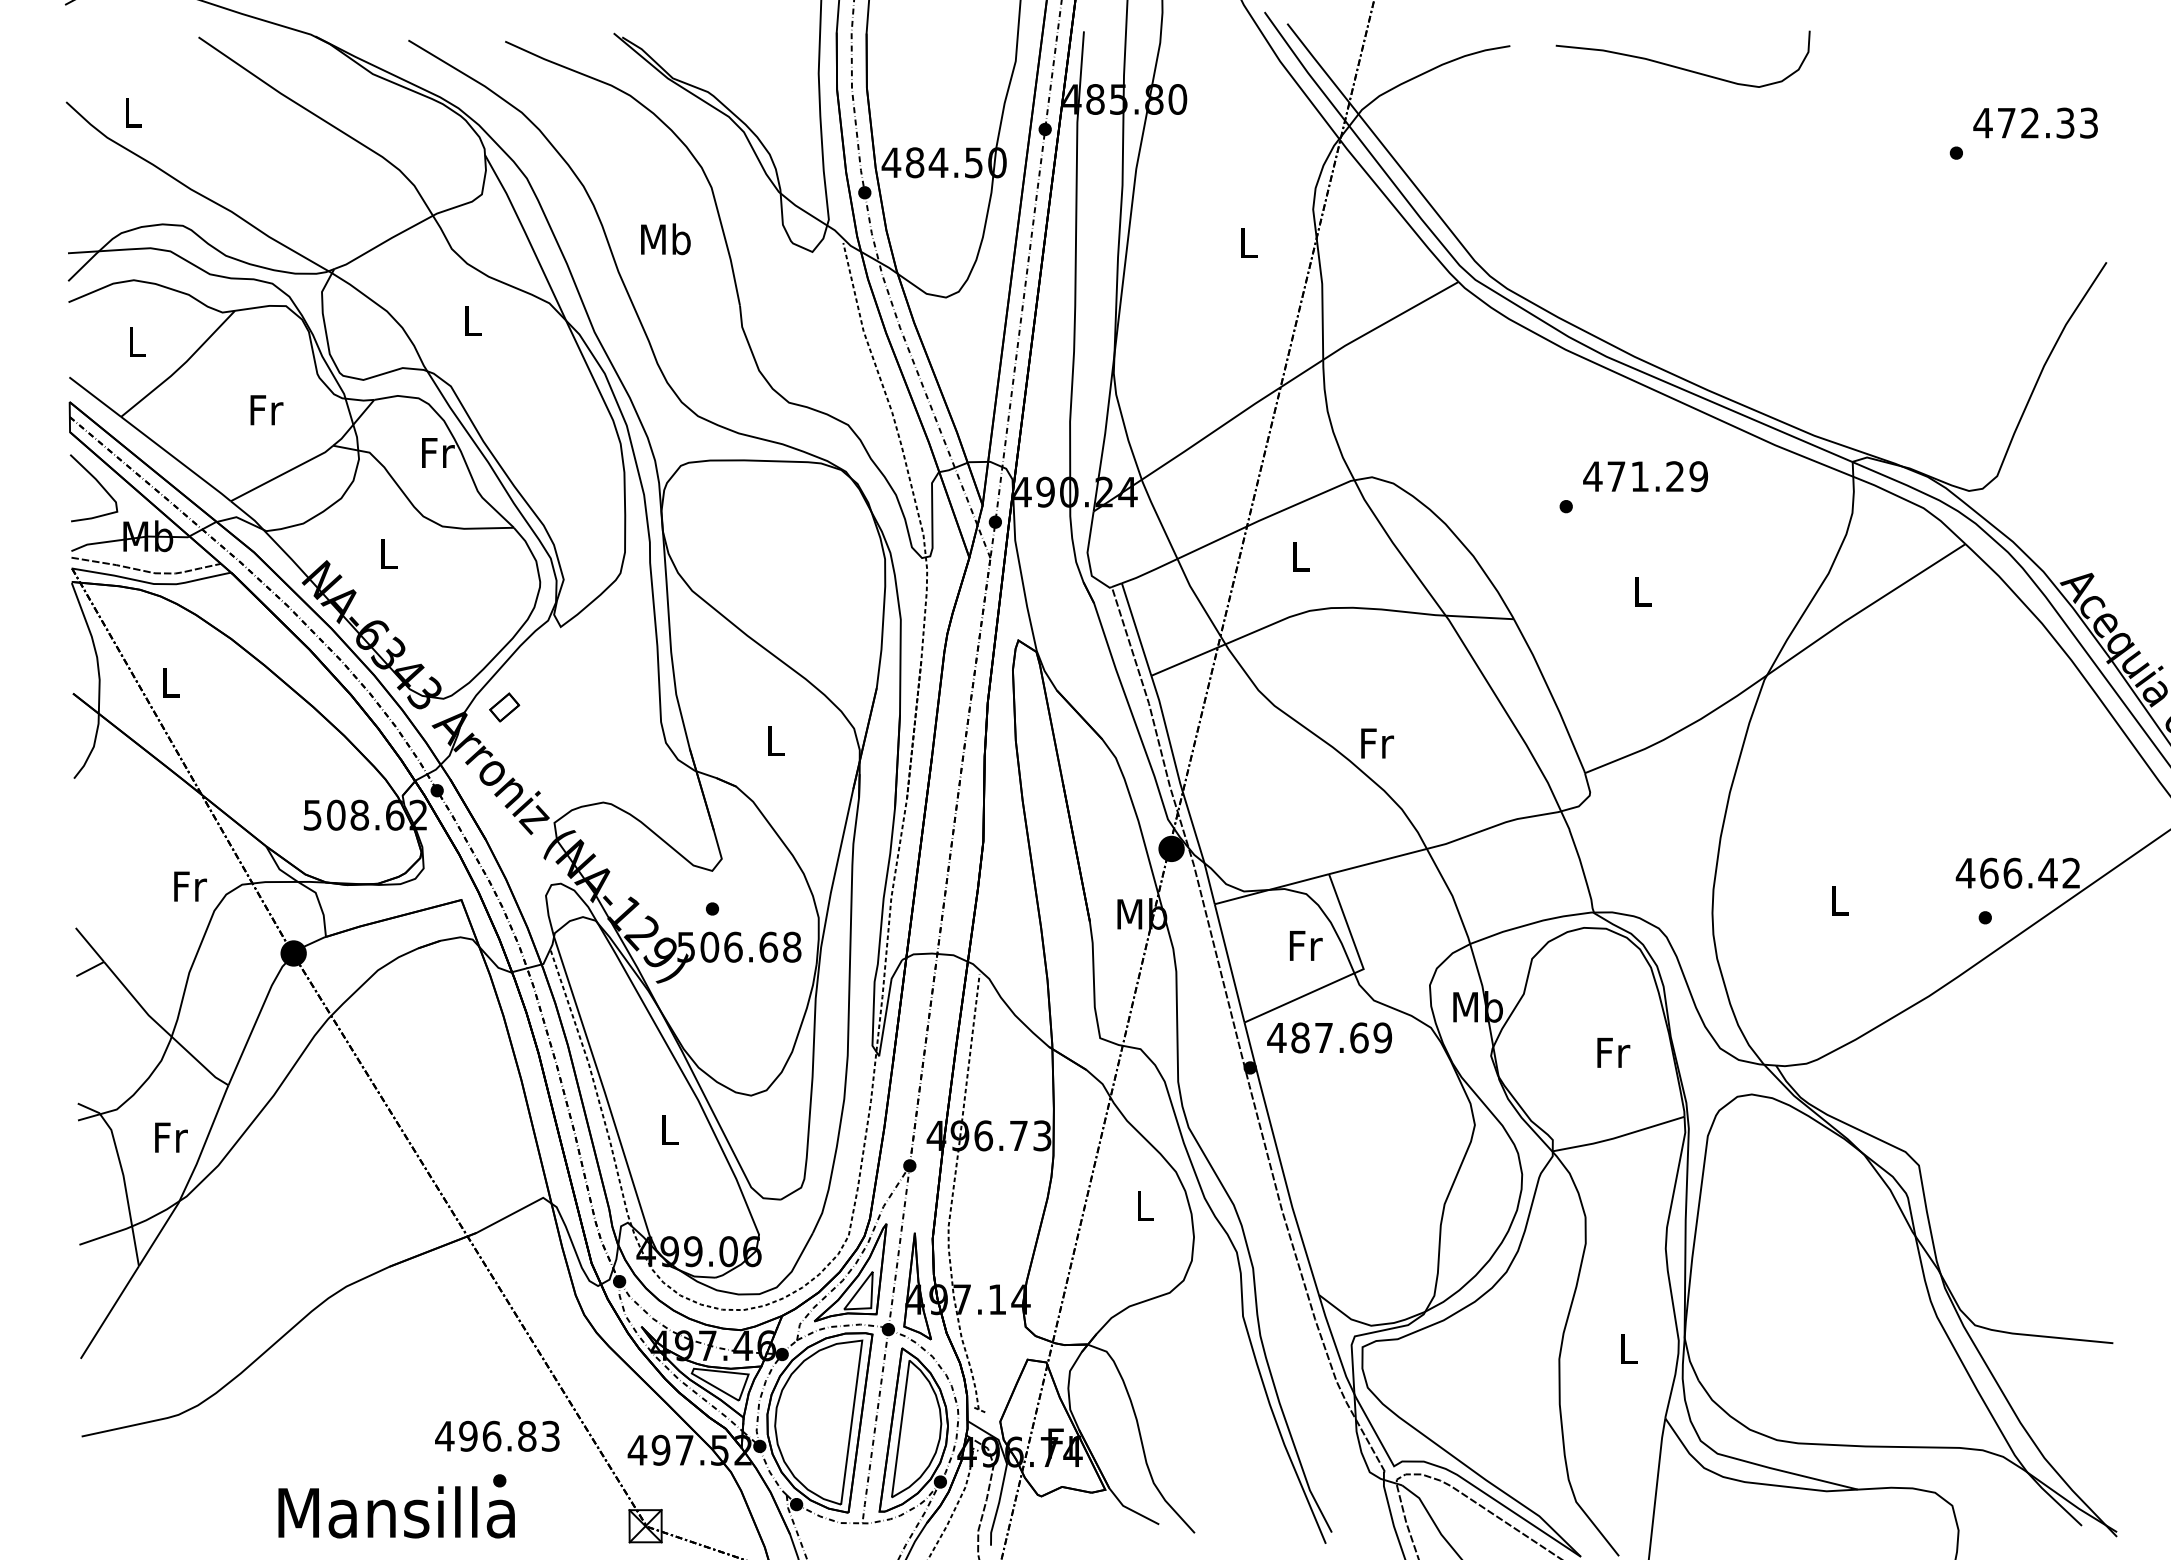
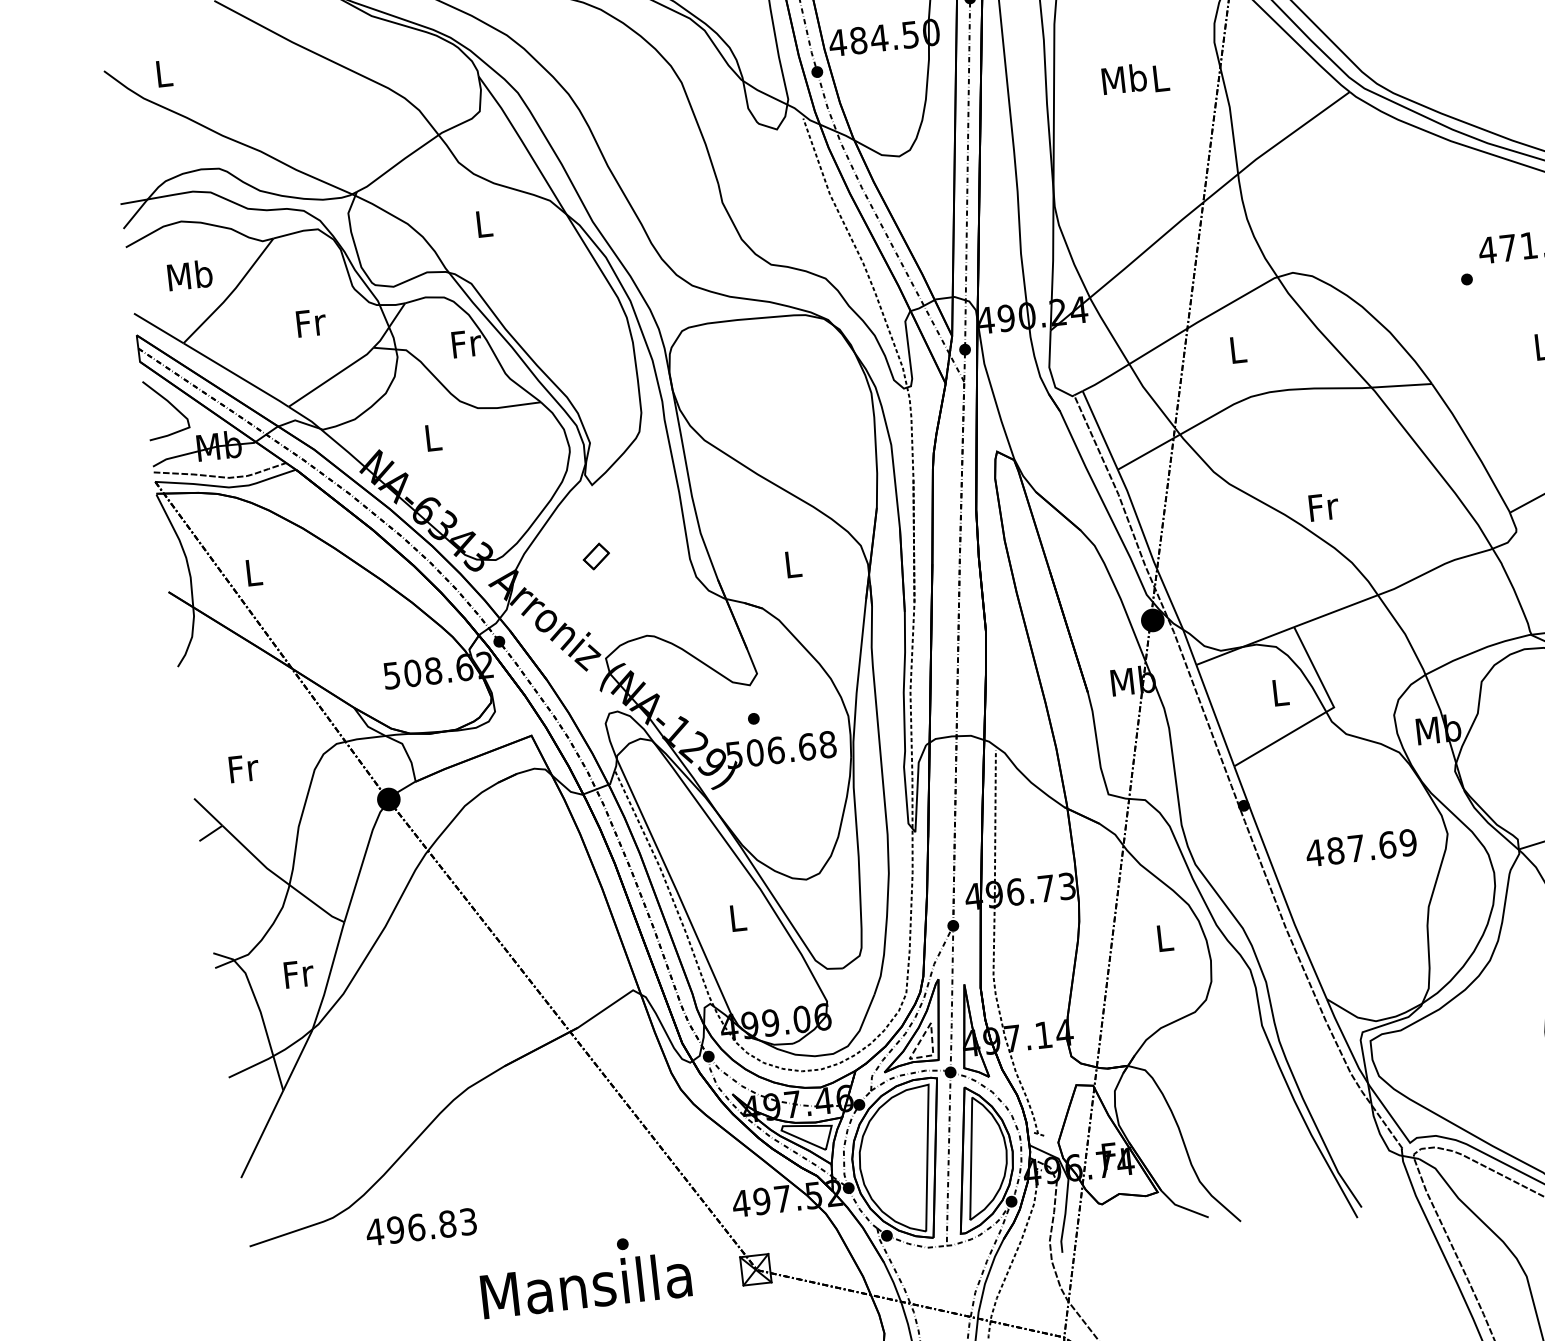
text: (665, 239) -> (1124, 79), moved
text: (136, 341) -> (189, 275), L -> Mb
part: (504, 707) -> (596, 556), moved
text: (190, 886) -> (244, 768), moved
text: (1305, 945) -> (1280, 692), Fr -> L
text: (1329, 1037) -> (1361, 847), moved
line: (852, 1309) -> (916, 1058), solid -> dashed
text: (497, 1435) -> (421, 1226), moved
text: (396, 1512) -> (586, 1285), moved

